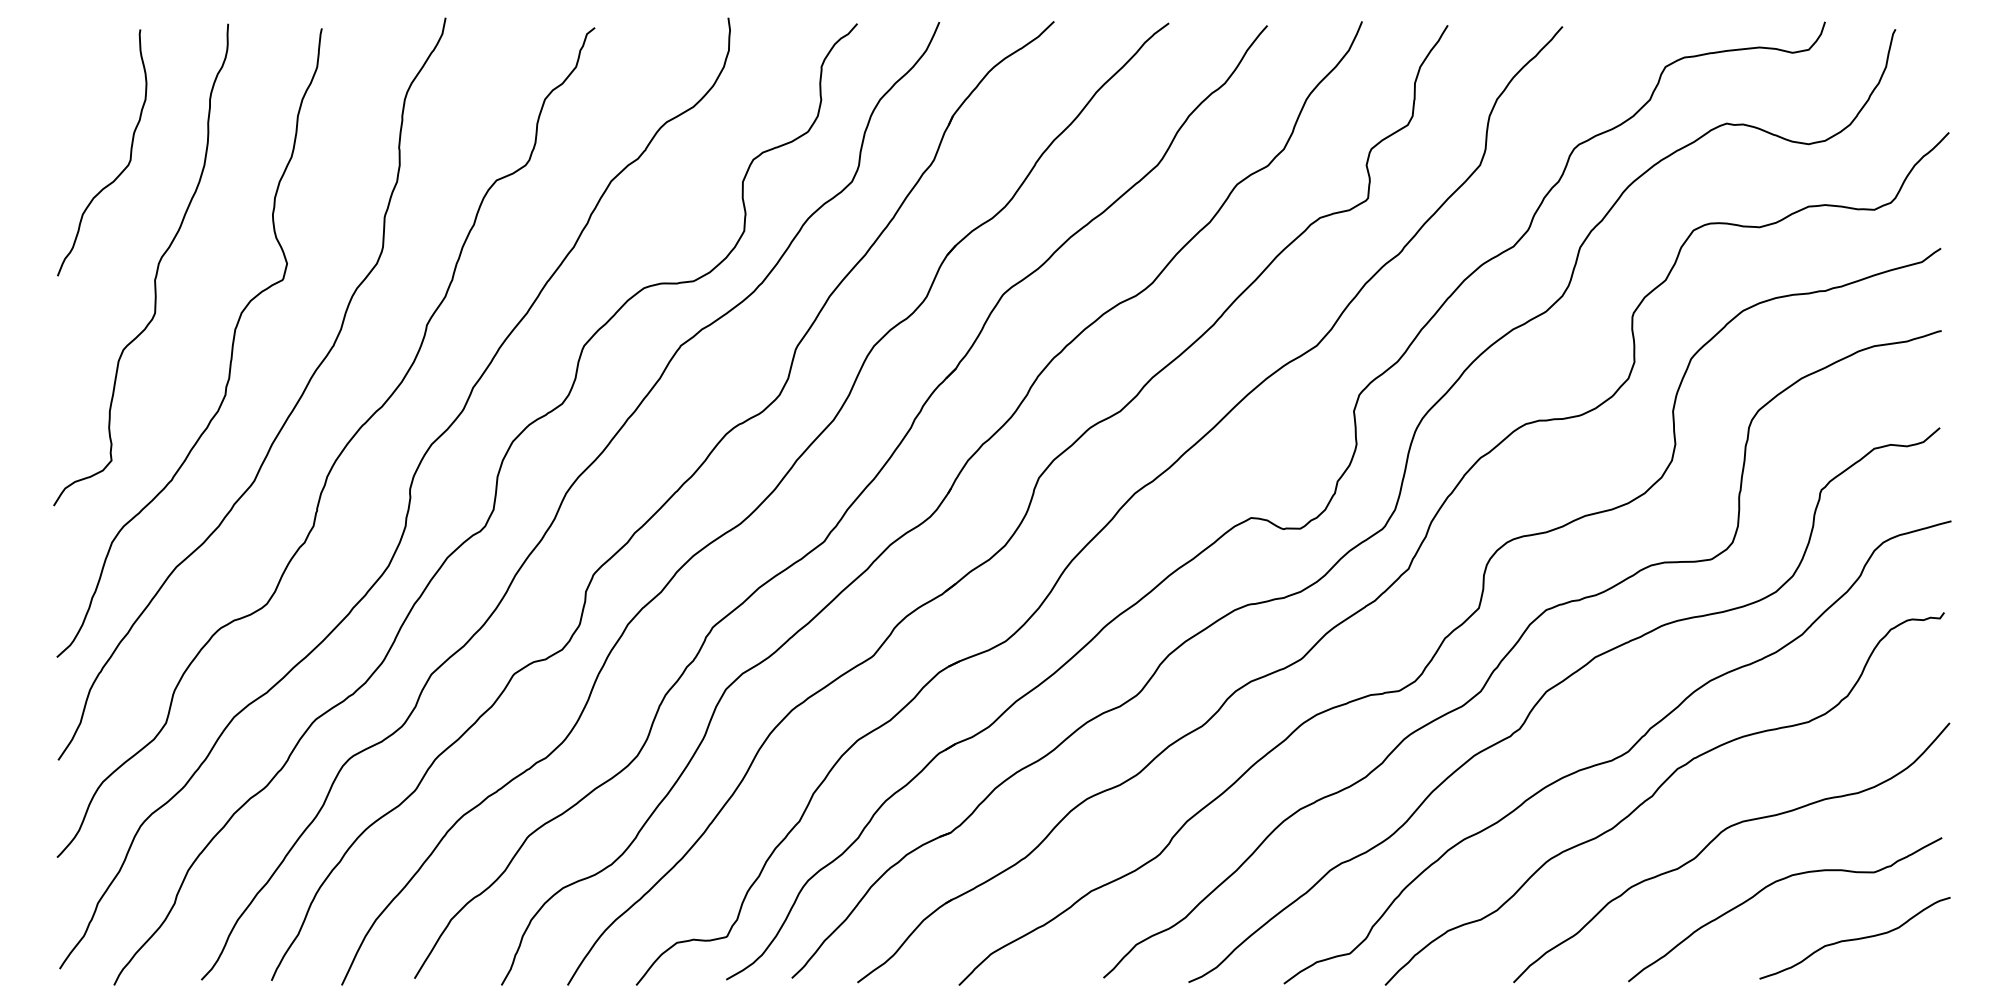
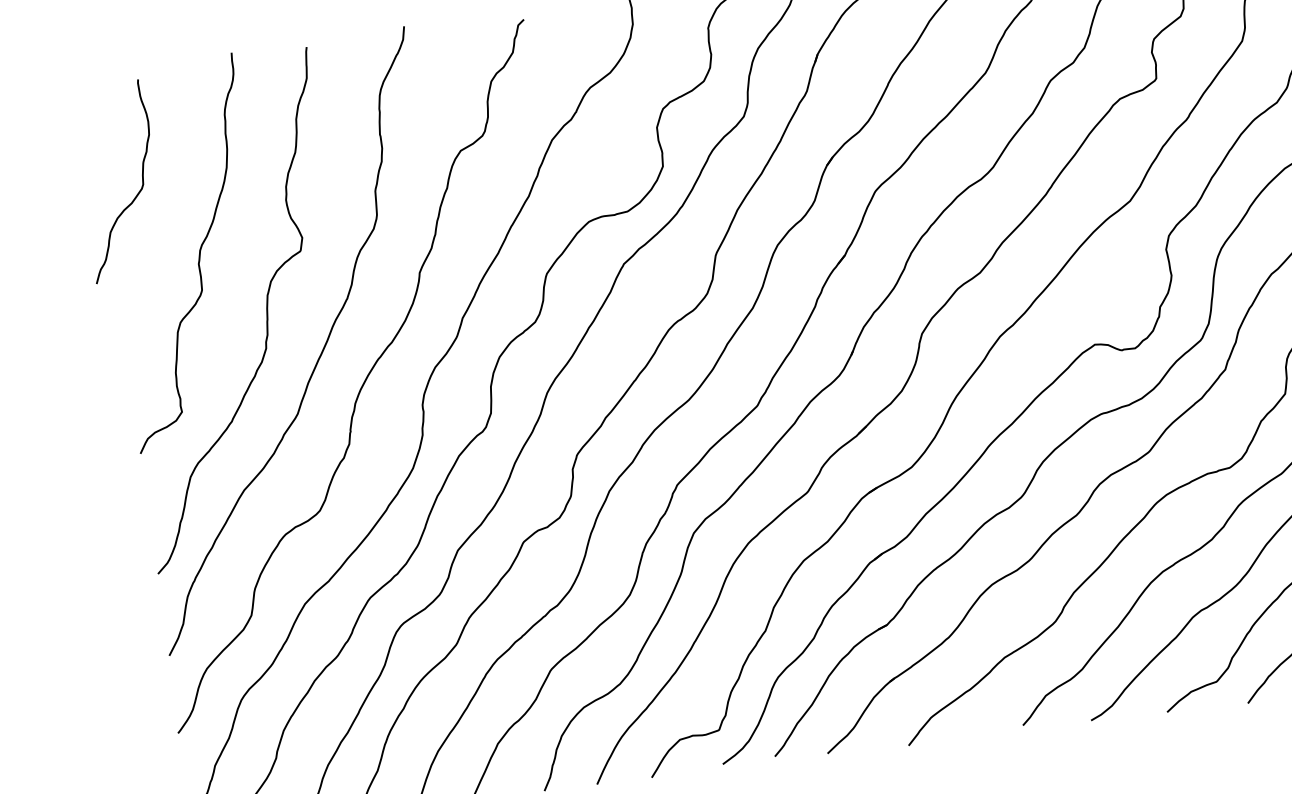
curve: (121, 171) -> (137, 194), moved

